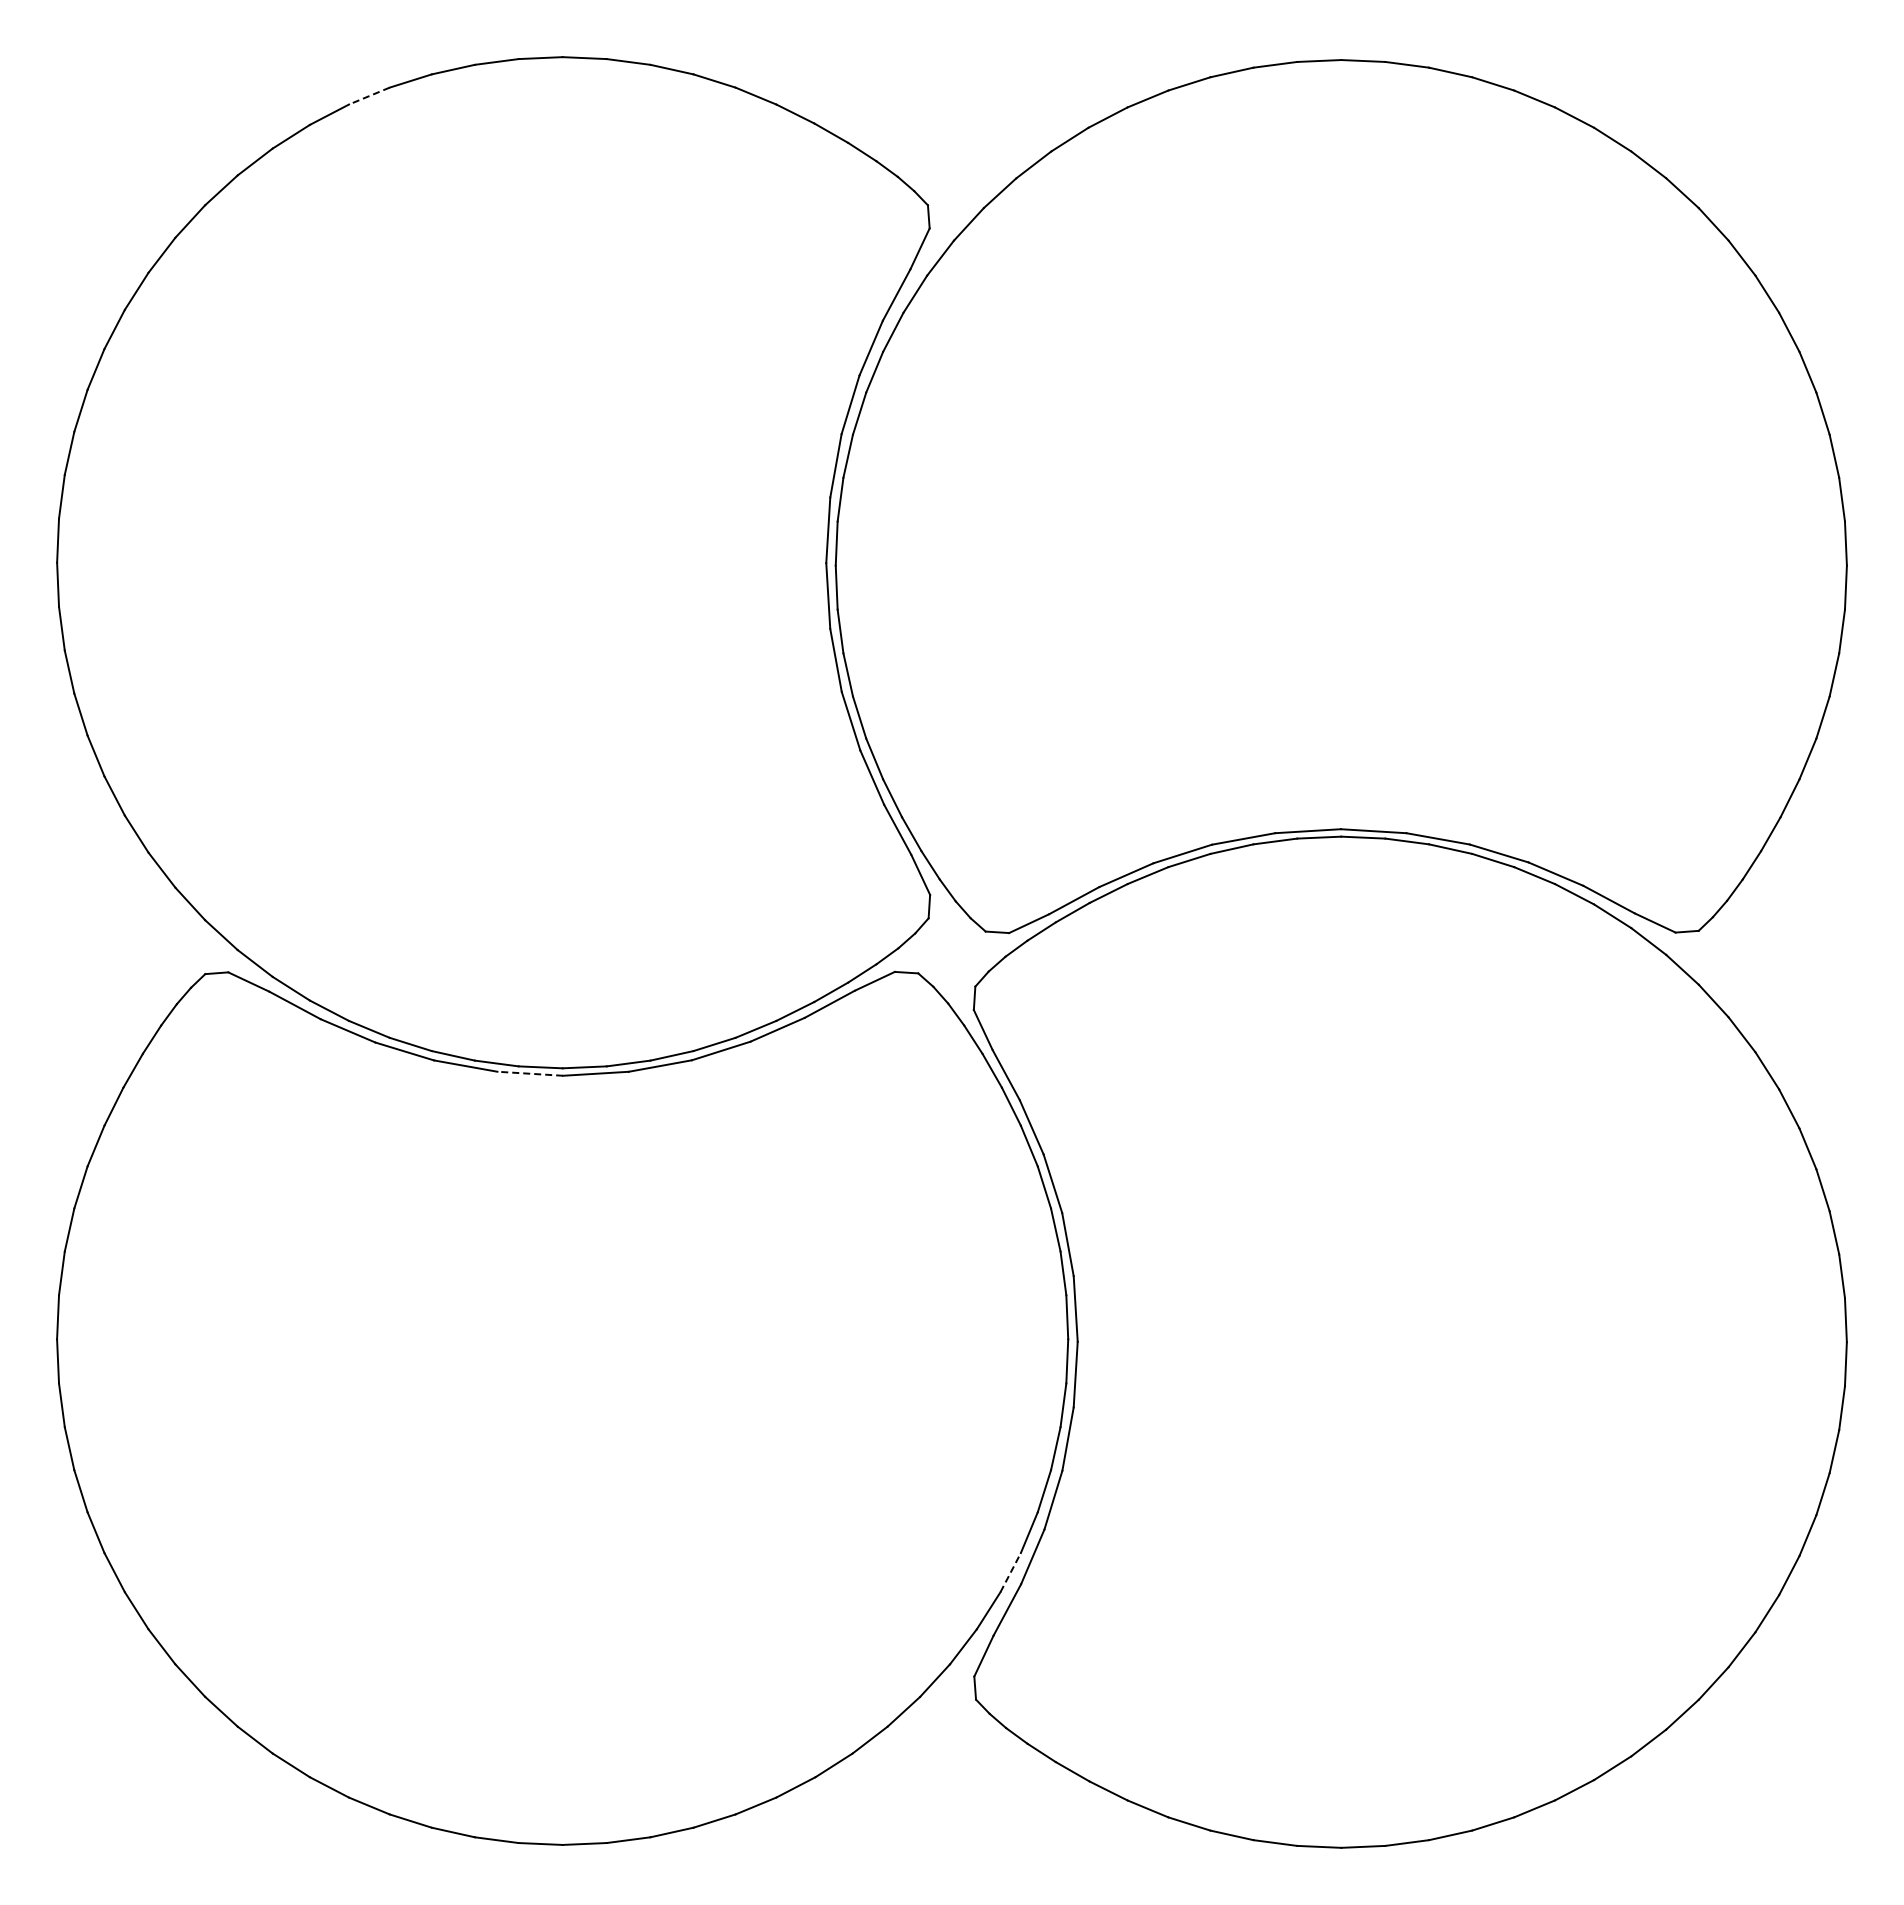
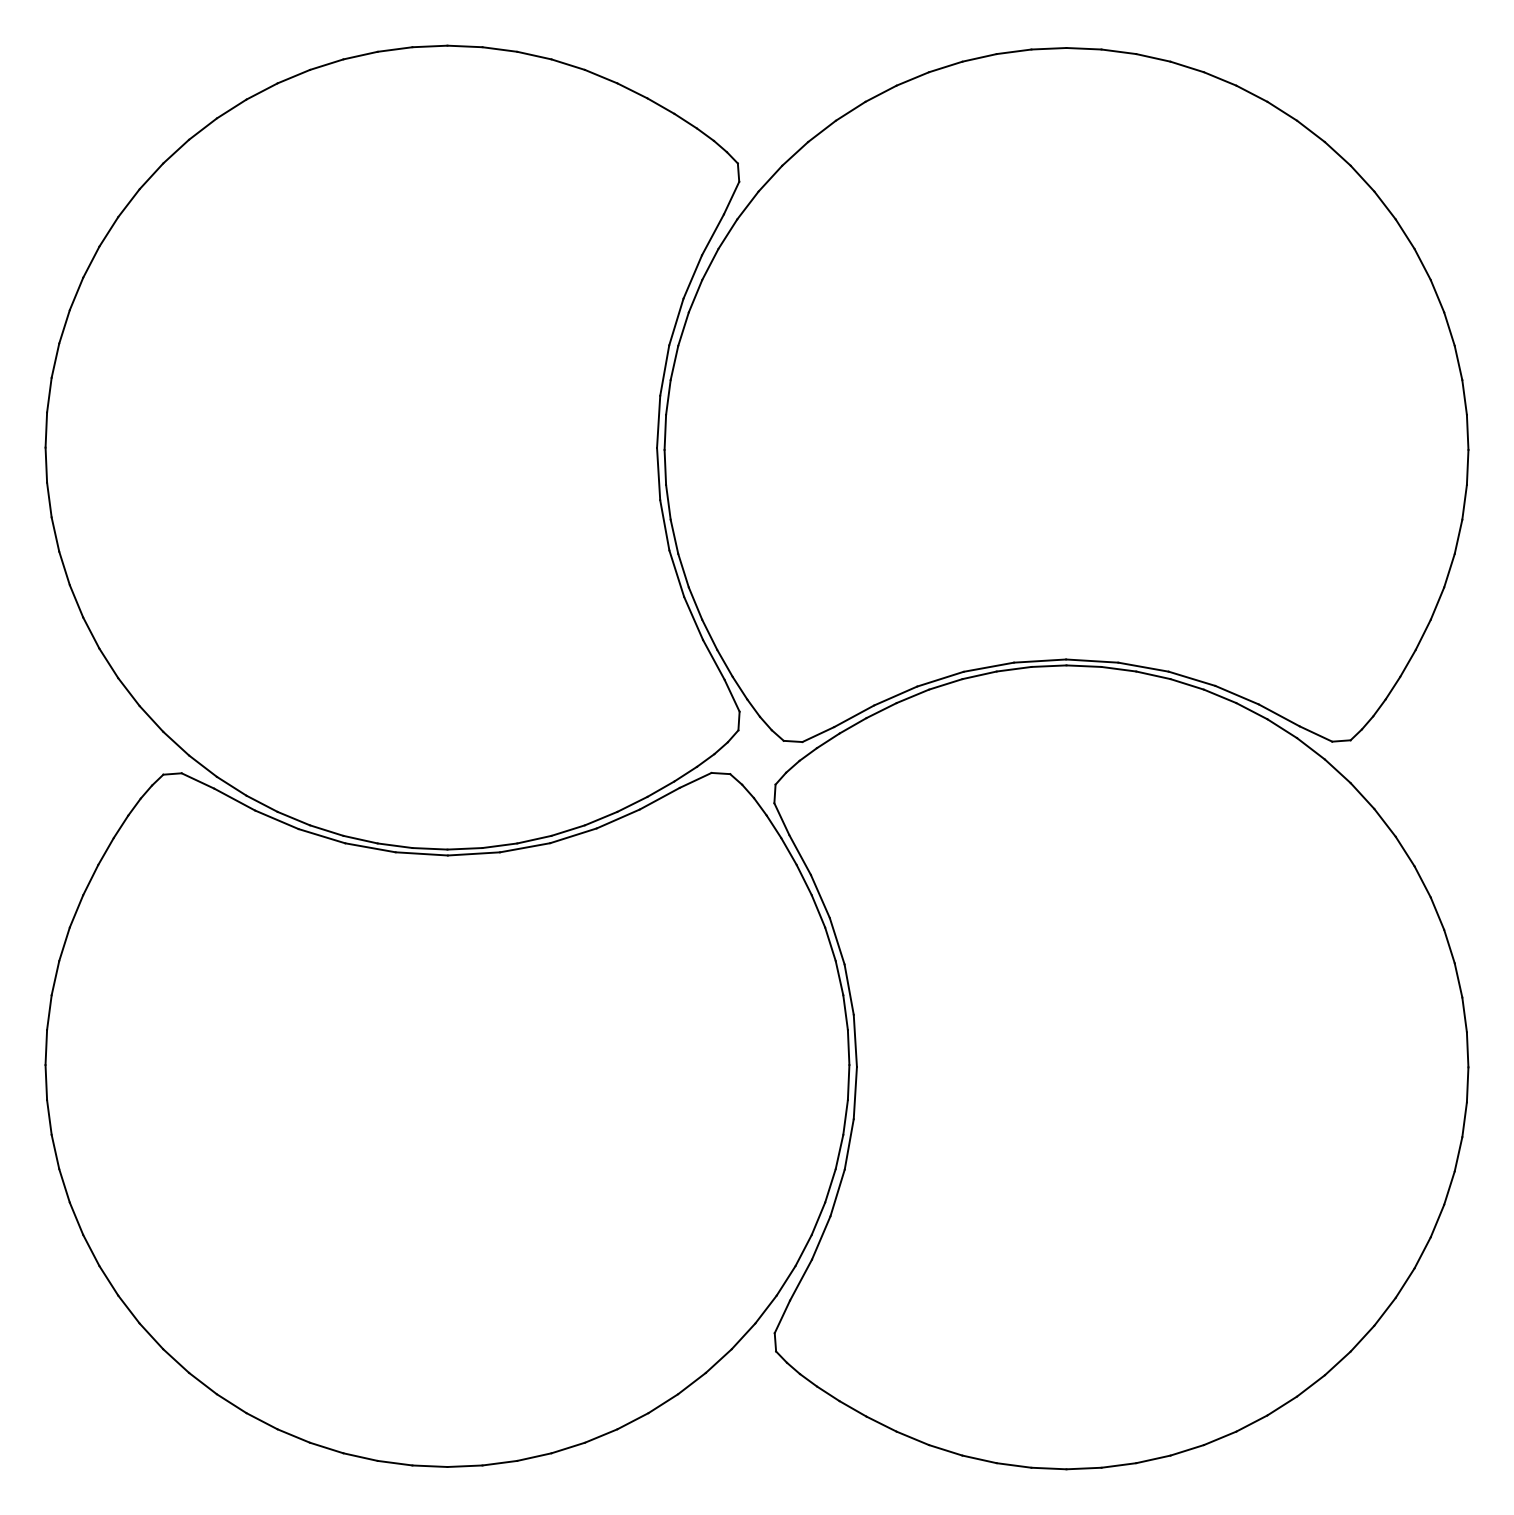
line: (368, 96) -> (293, 76), dashed -> solid
line: (530, 1073) -> (421, 853), dashed -> solid
line: (1010, 1572) -> (803, 1250), dashed -> solid

